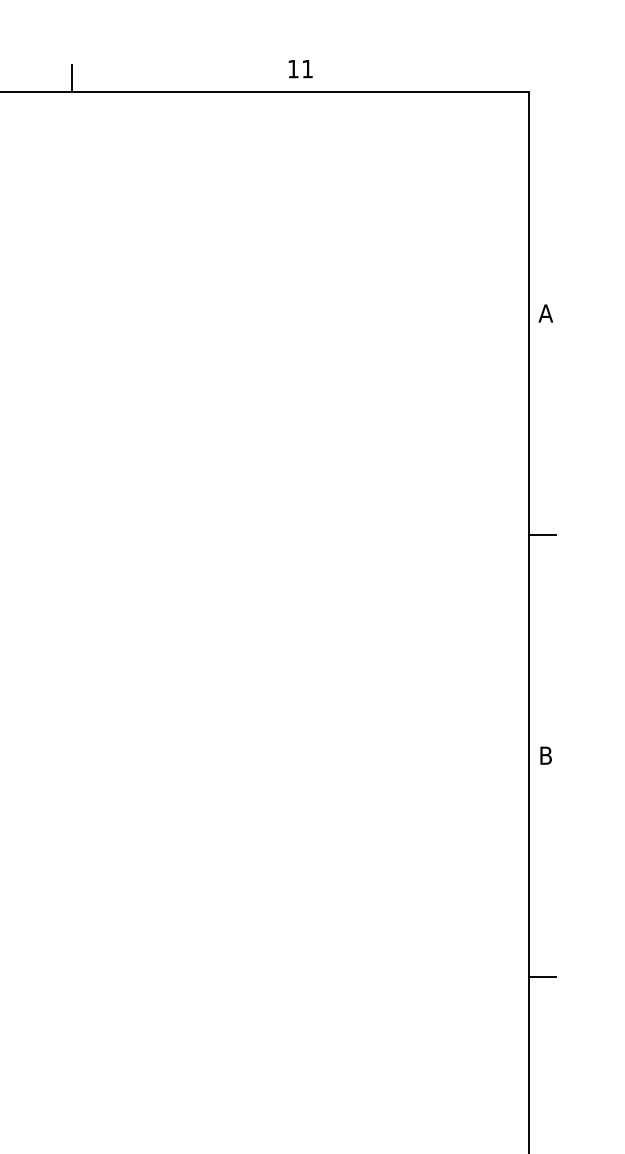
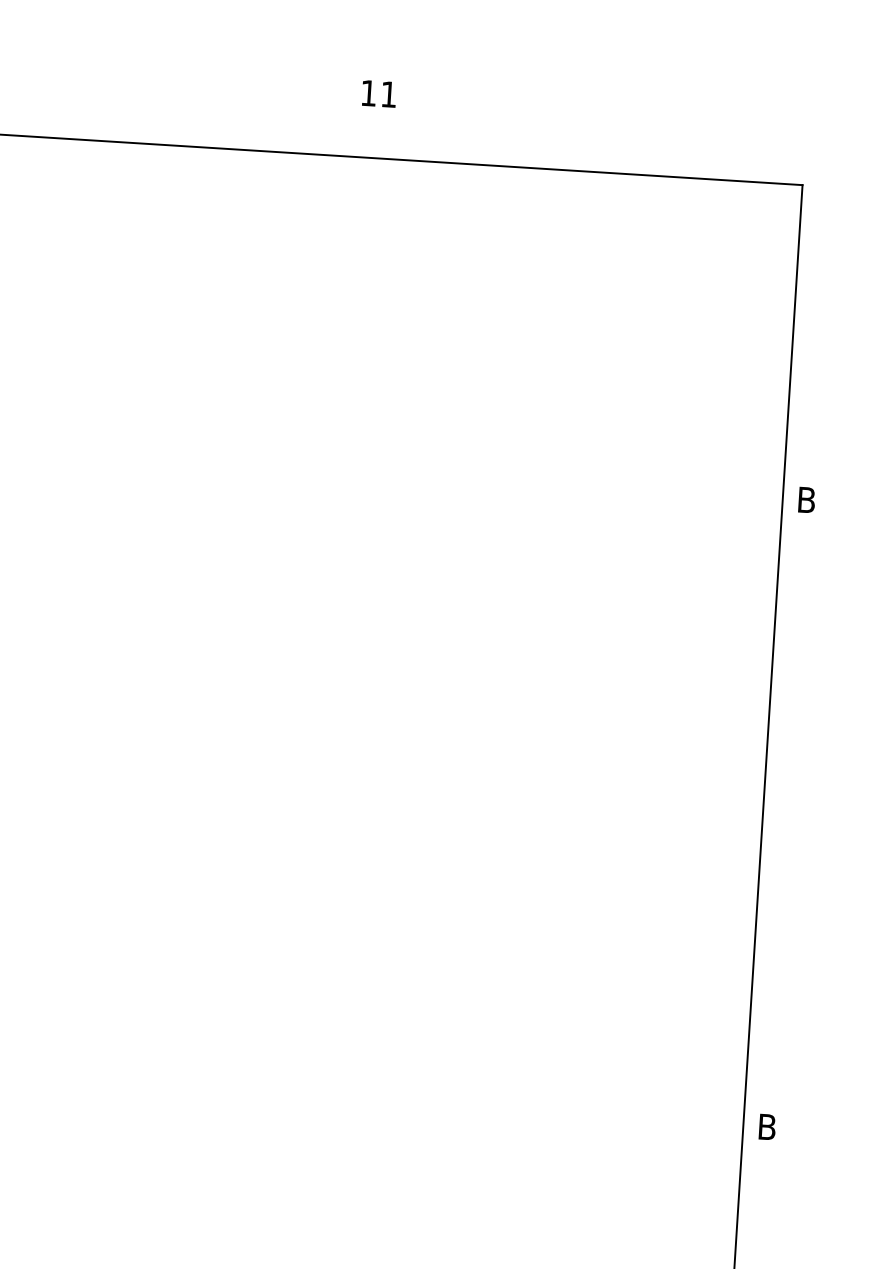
text: (300, 69) -> (378, 94), moved
line: (72, 78) -> (156, 124), removed
text: (545, 313) -> (806, 500), A -> B
line: (542, 534) -> (782, 813), removed

